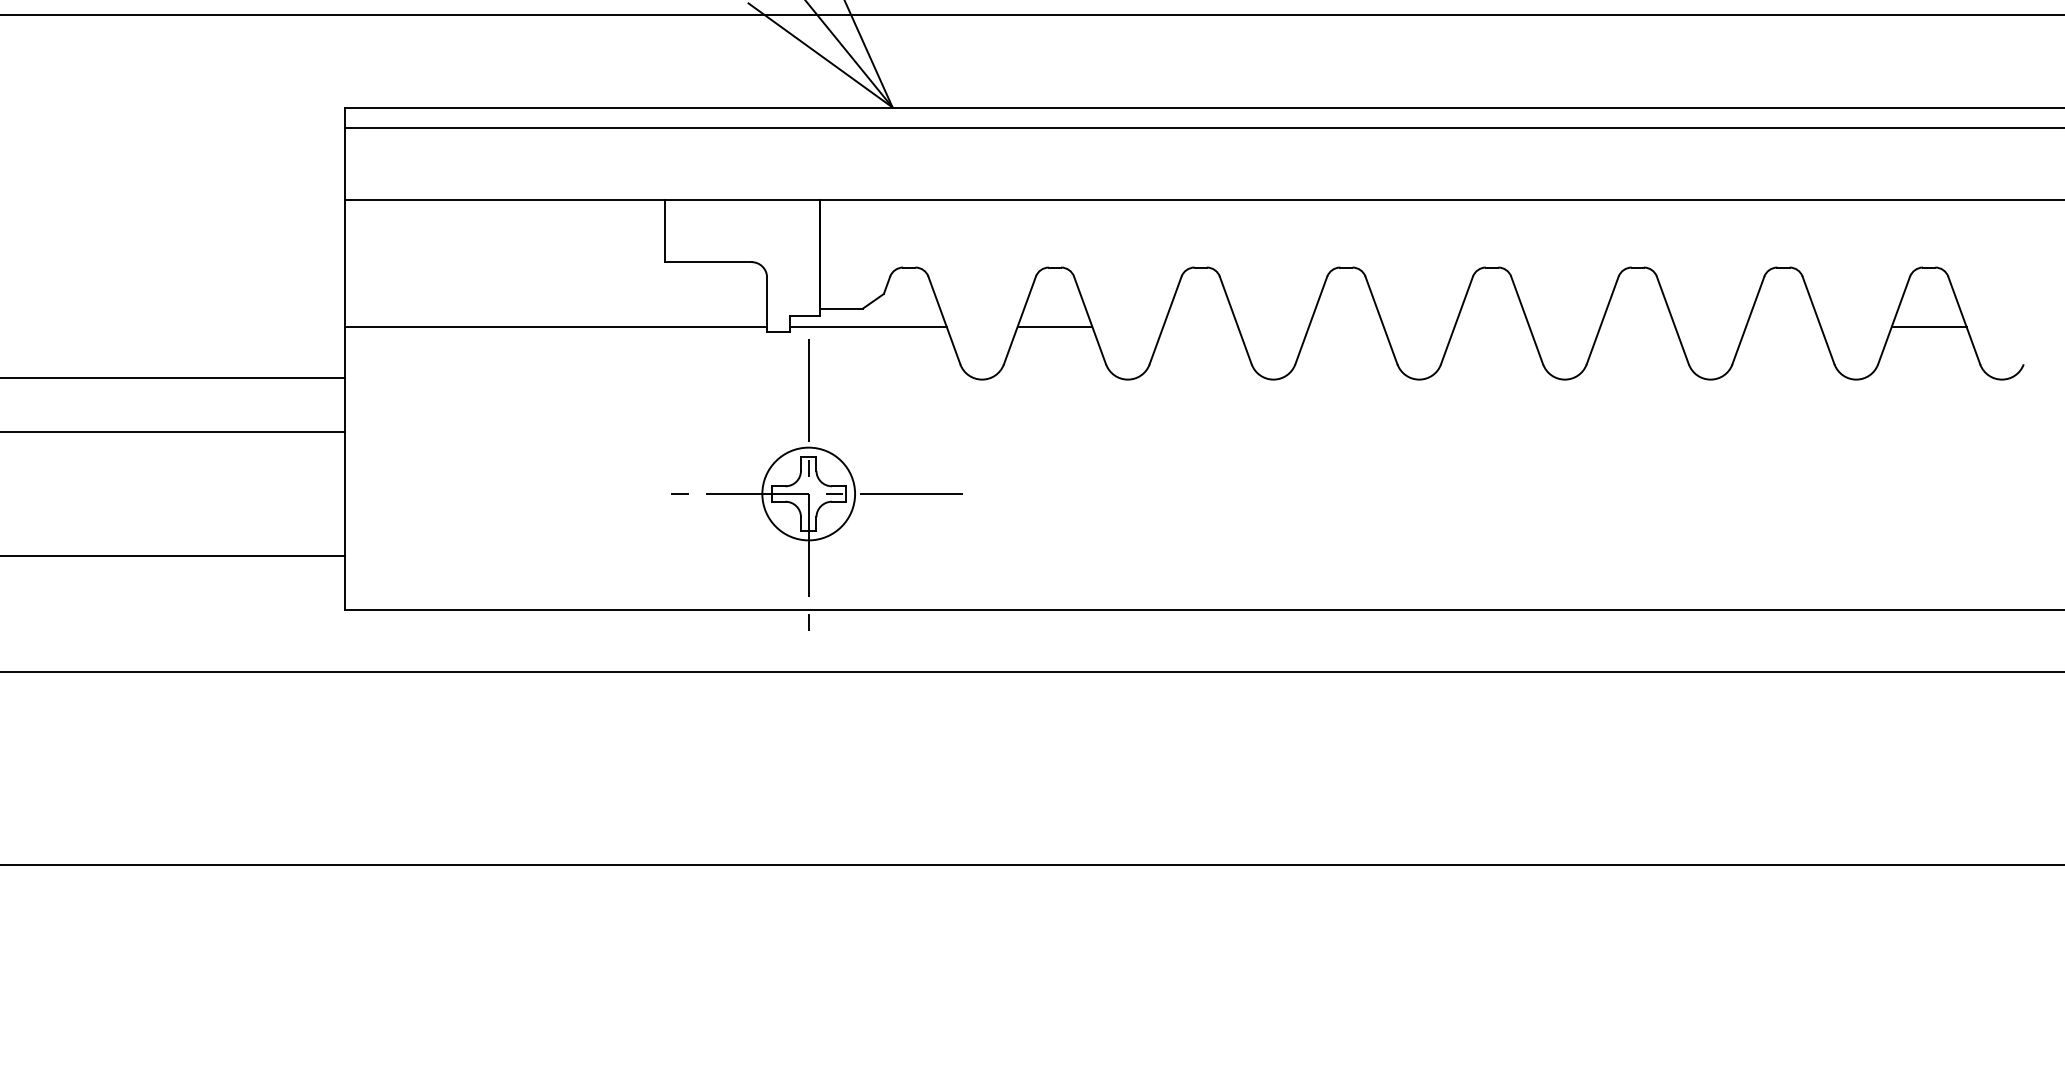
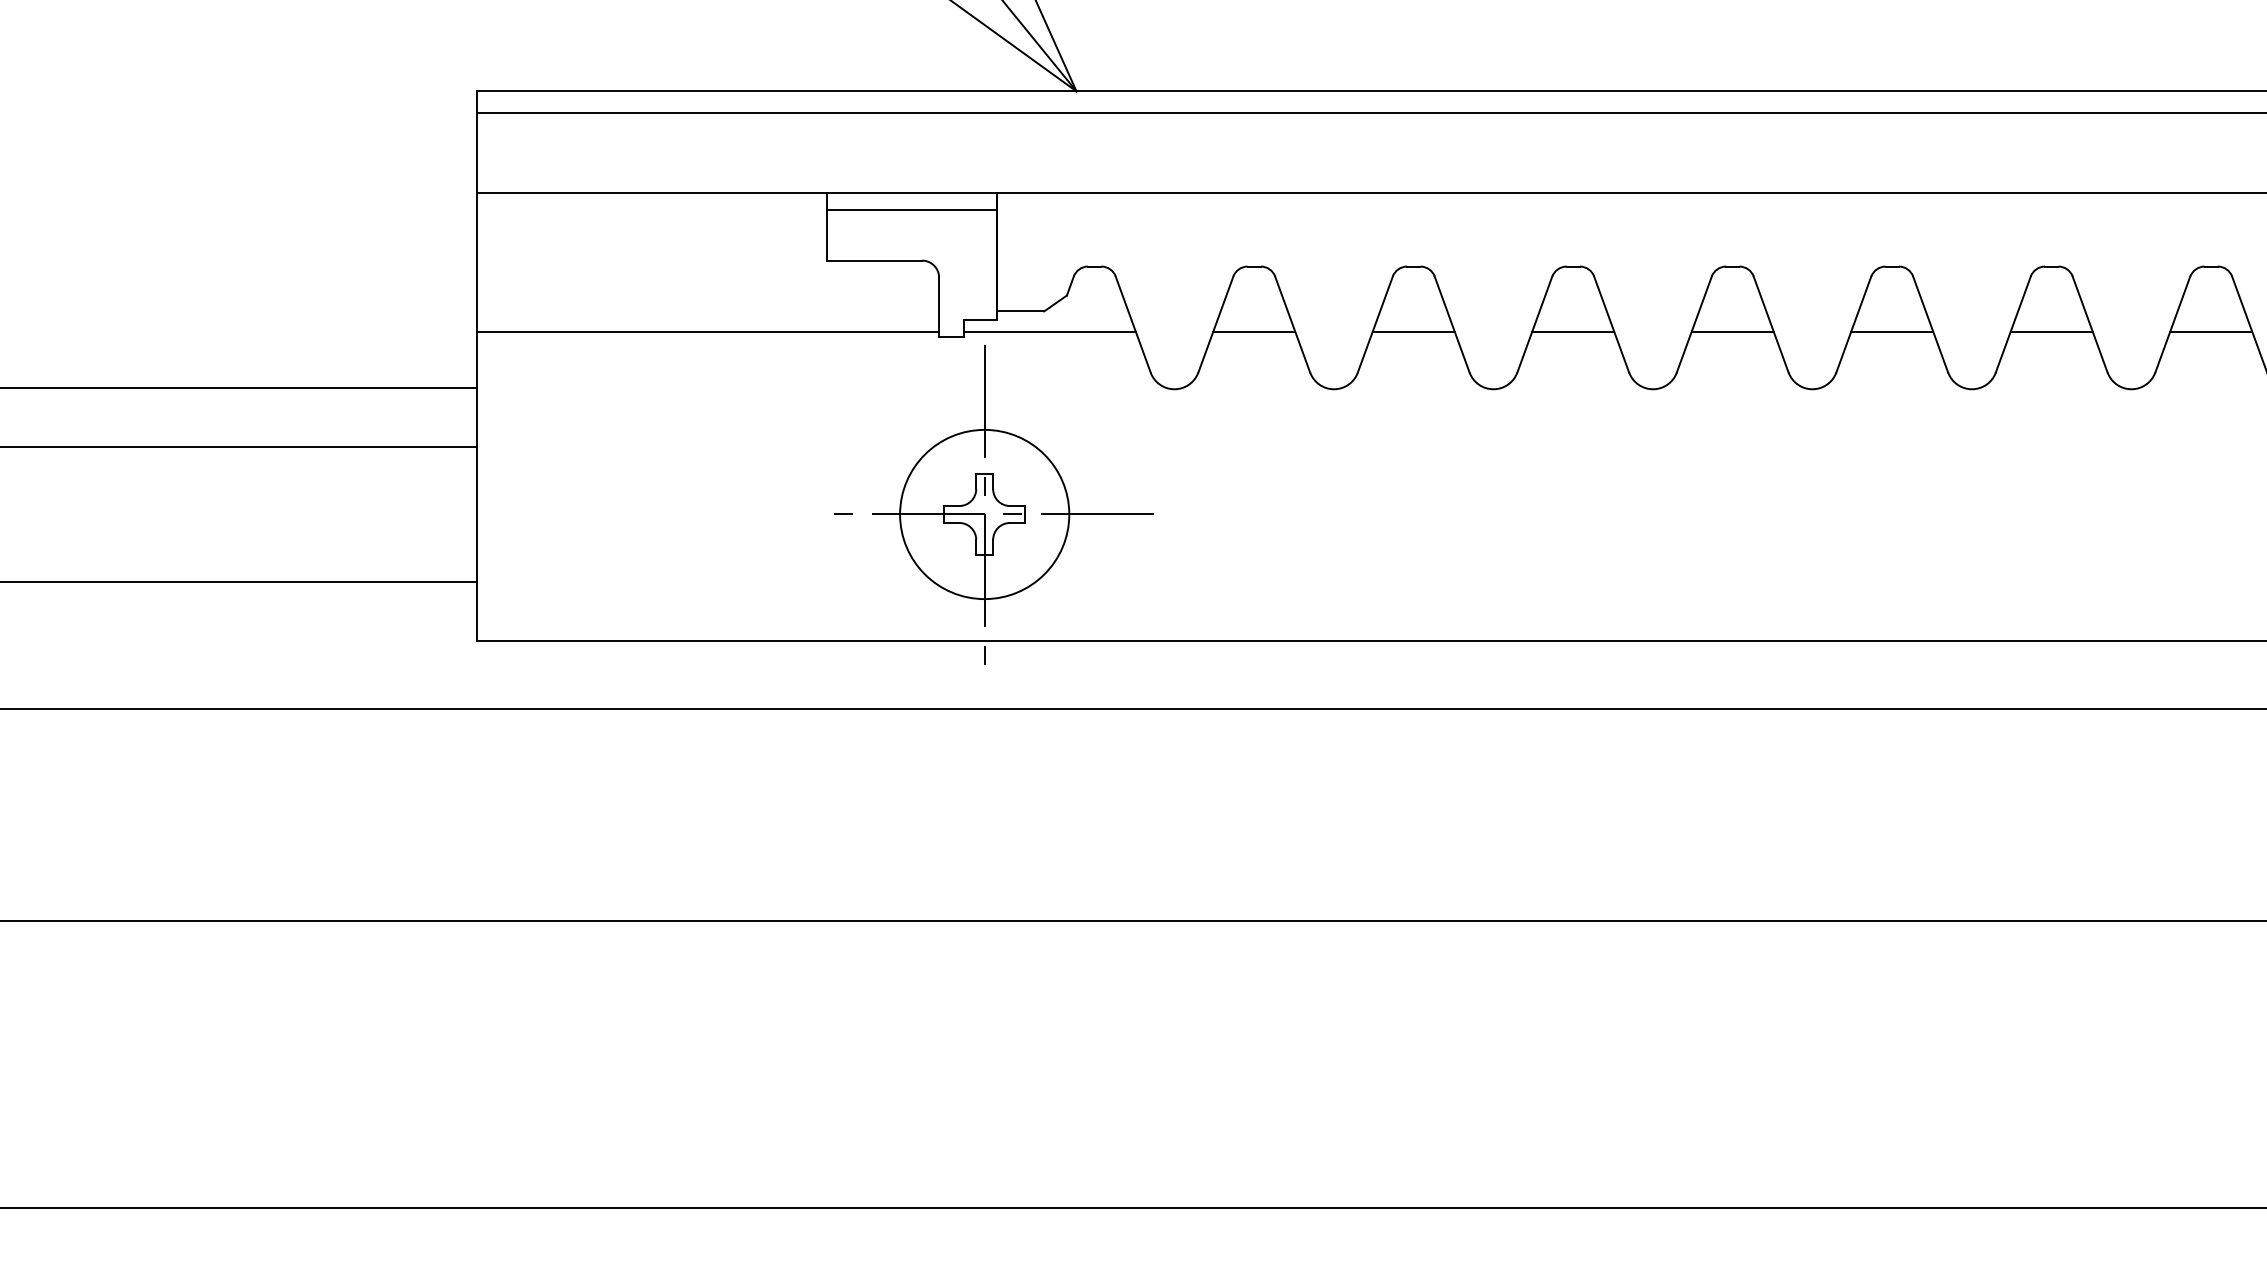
line: (741, 215) -> (911, 209), added
line: (1200, 326) -> (1413, 331), added
line: (1346, 326) -> (1573, 331), added
line: (1491, 326) -> (1732, 331), added
line: (1638, 326) -> (1892, 331), added
line: (1783, 326) -> (2051, 331), added
circle: (808, 494) -> (984, 514), size x1.67

